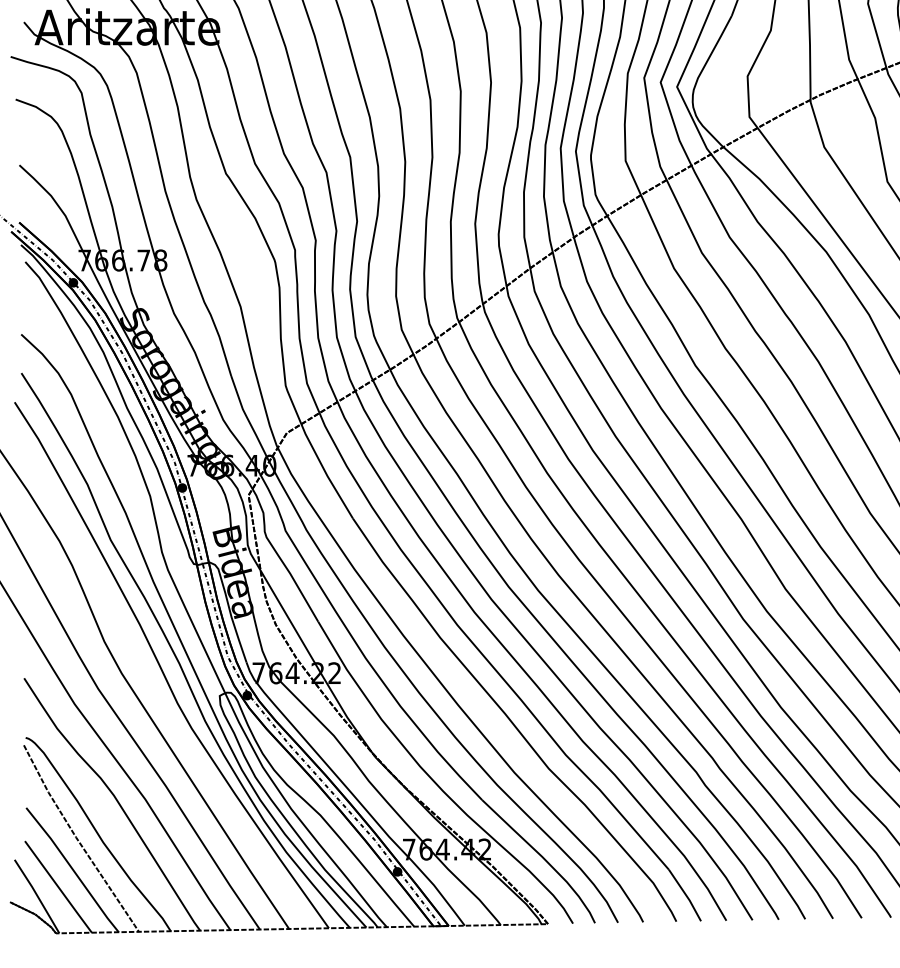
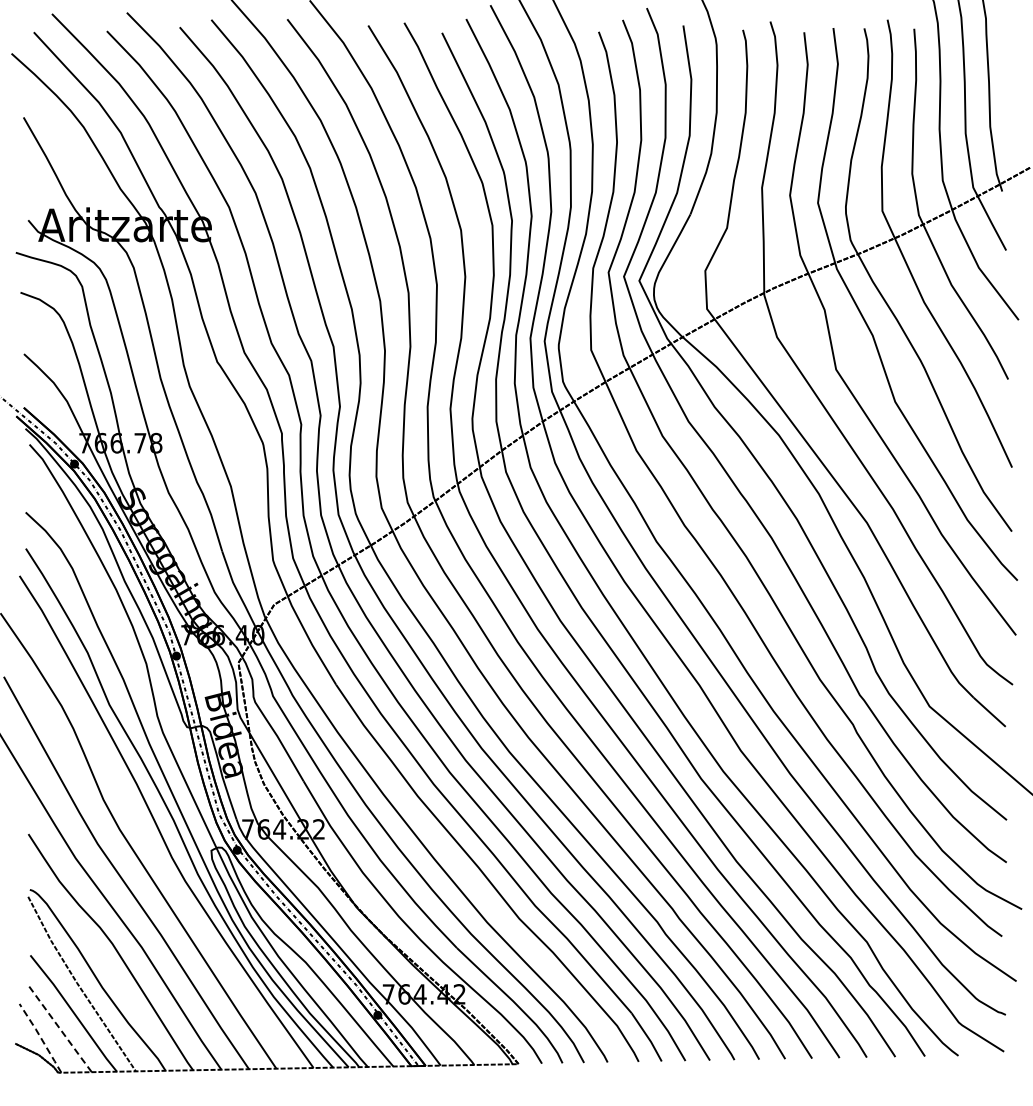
line: (58, 887) -> (60, 1029), solid -> dashed
line: (37, 895) -> (40, 1037), solid -> dashed

